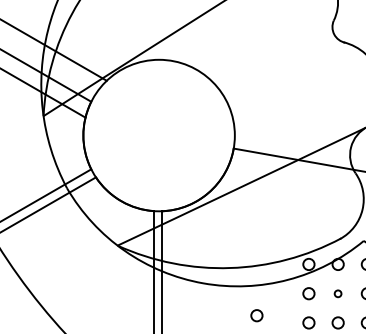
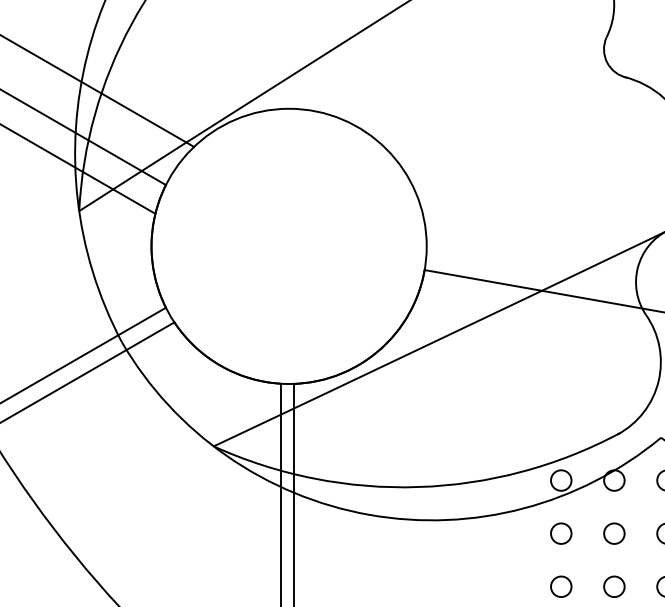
circle: (337, 293) -> (613, 533), size x1.67
circle: (256, 315) -> (466, 573), removed

